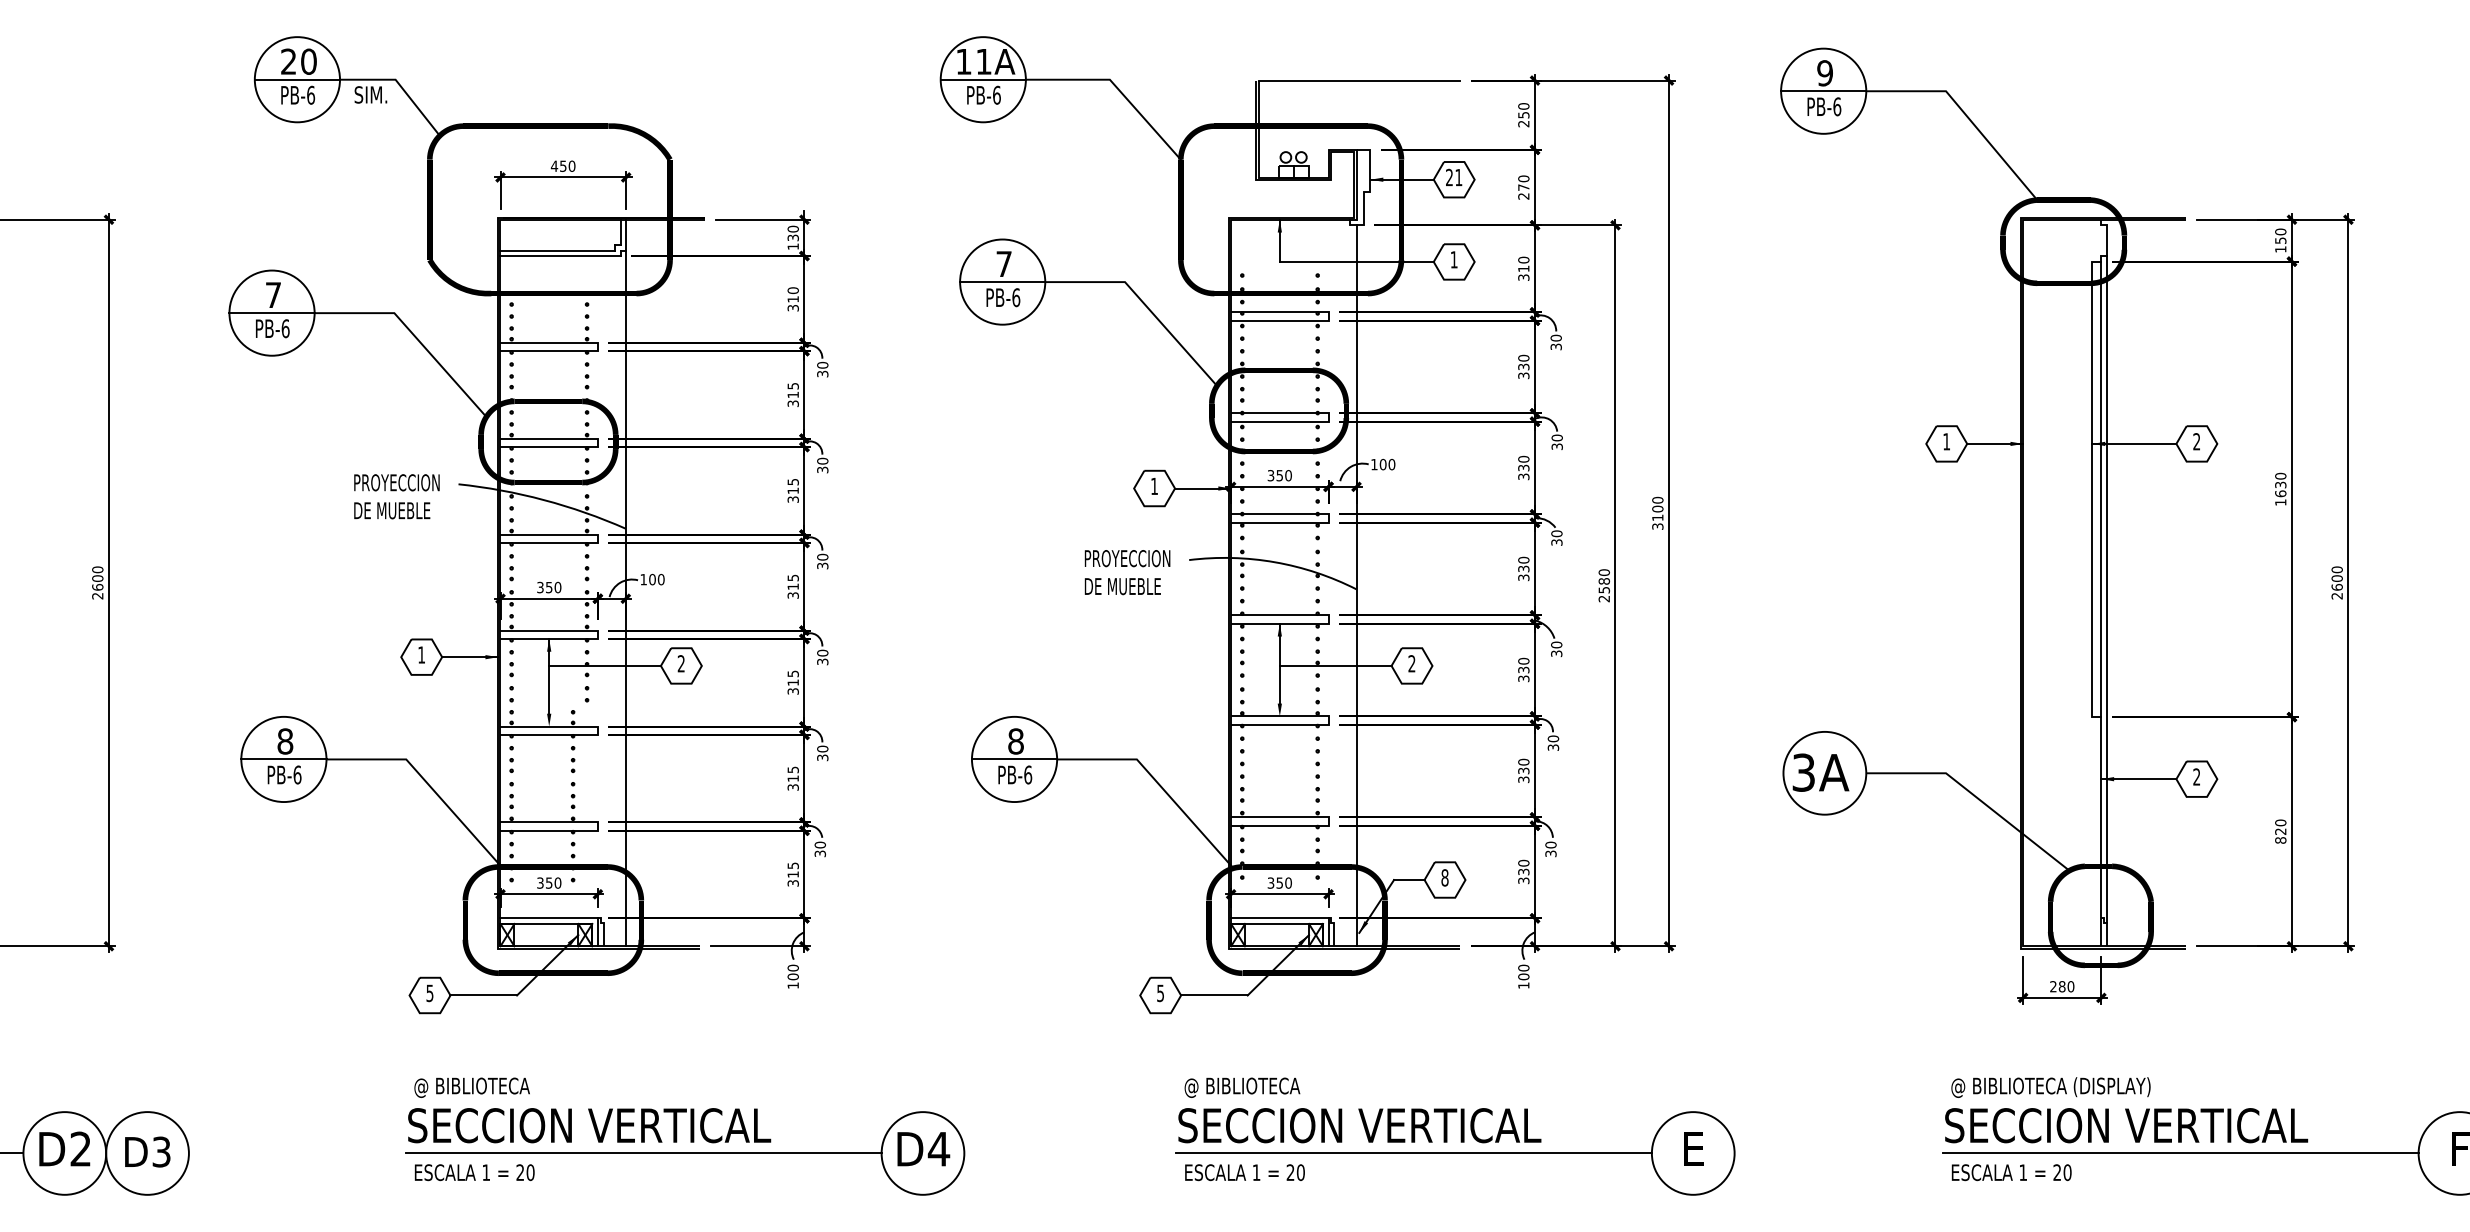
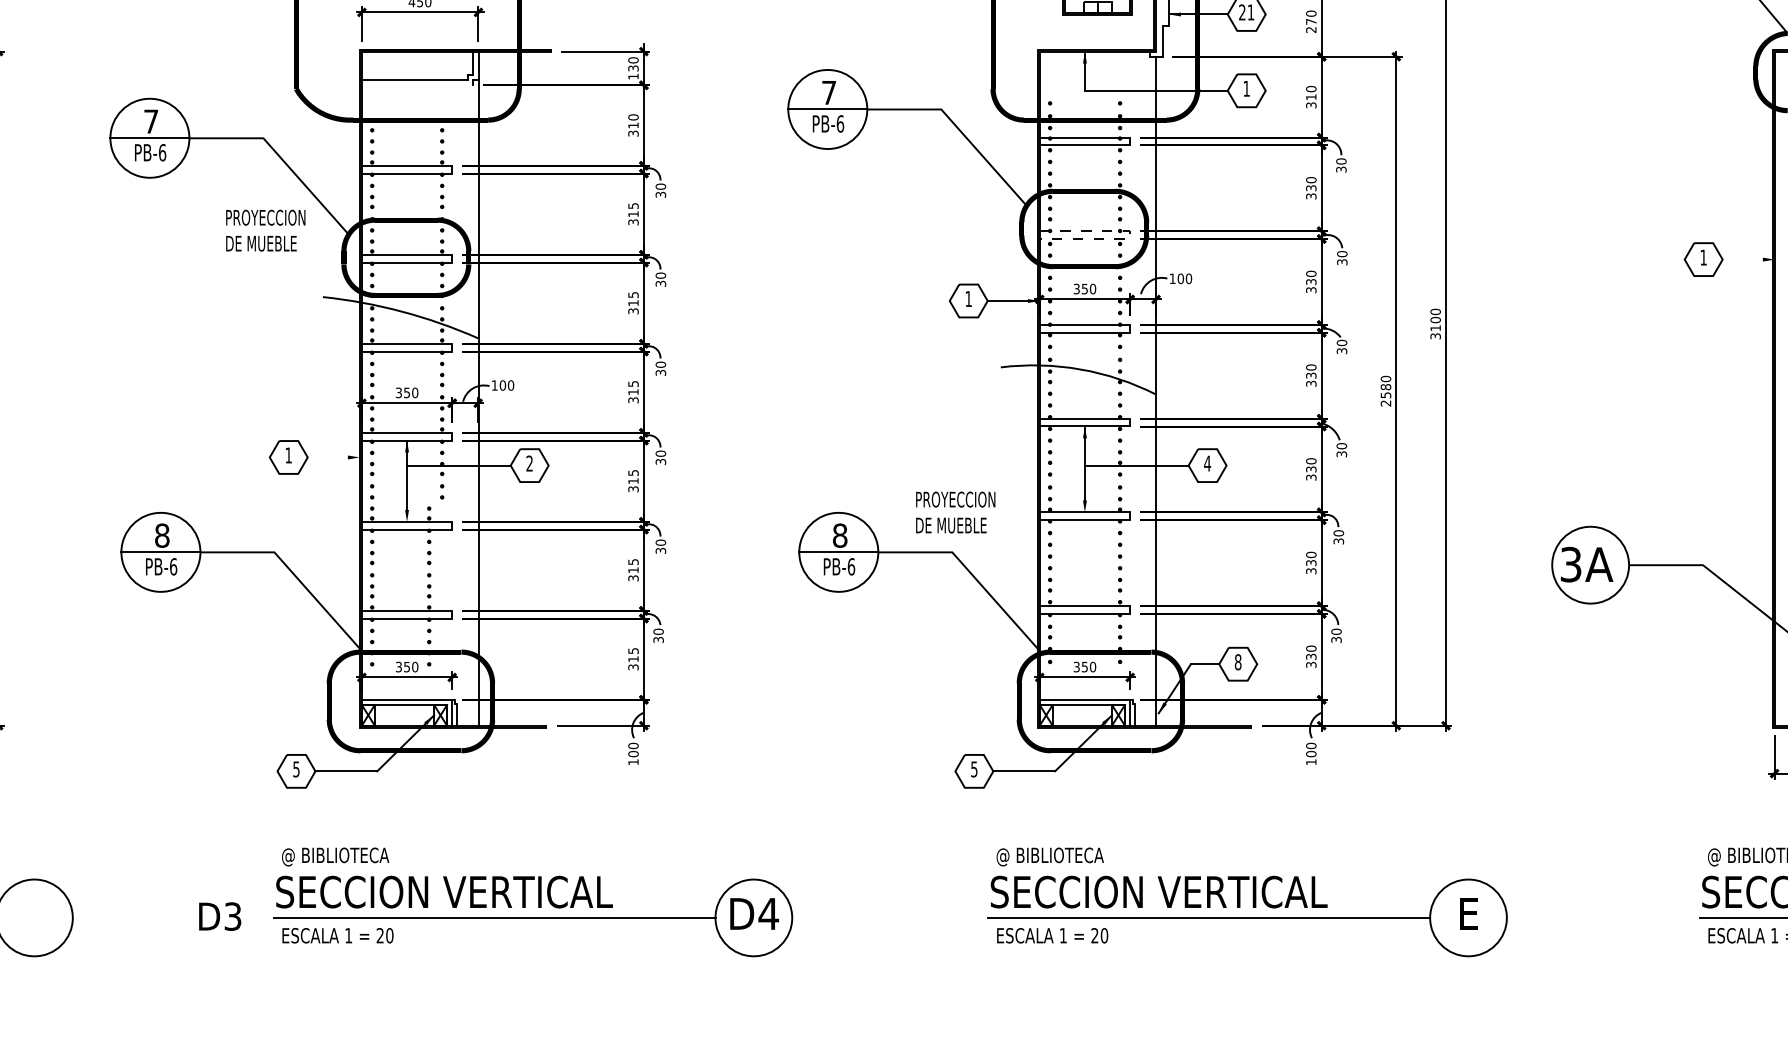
line: (560, 256) -> (417, 85), removed
line: (1328, 418) -> (1130, 236), solid -> dashed
line: (1995, 443) -> (1748, 259), removed
text: (396, 496) -> (265, 230), moved
text: (1127, 572) -> (955, 512), moved
line: (470, 657) -> (334, 457), removed
text: (1411, 663) -> (1207, 463), 2 -> 4
text: (147, 1151) -> (219, 916), moved

